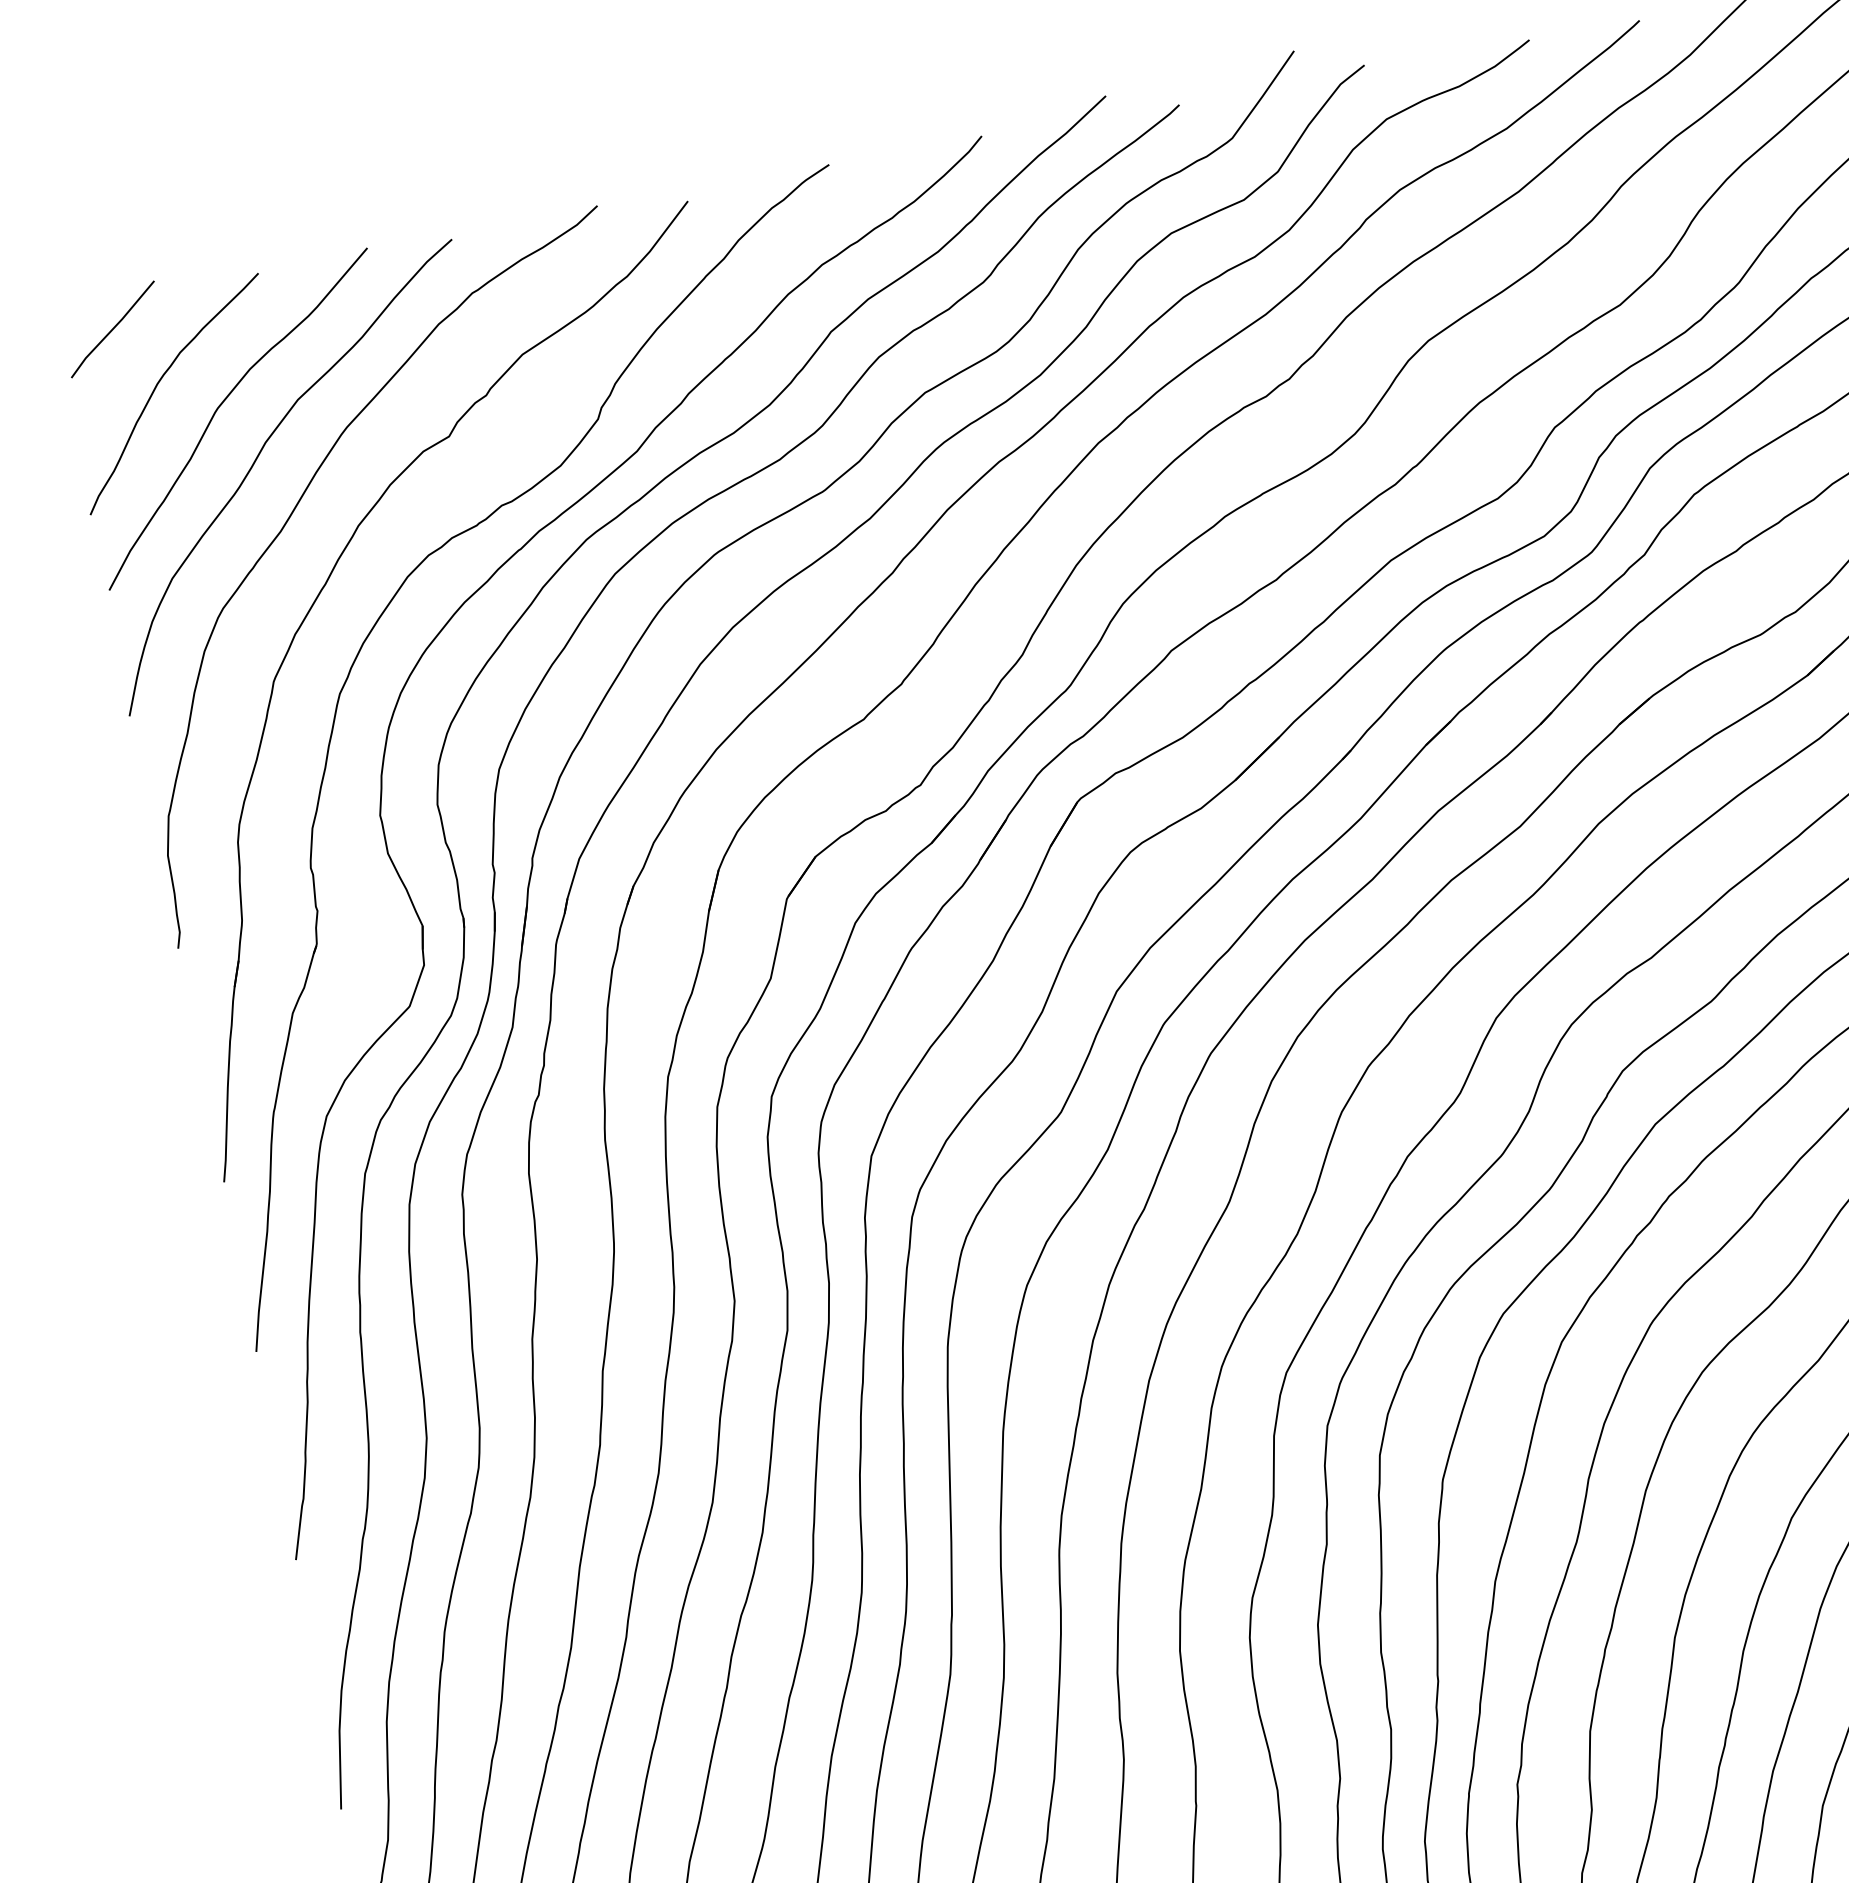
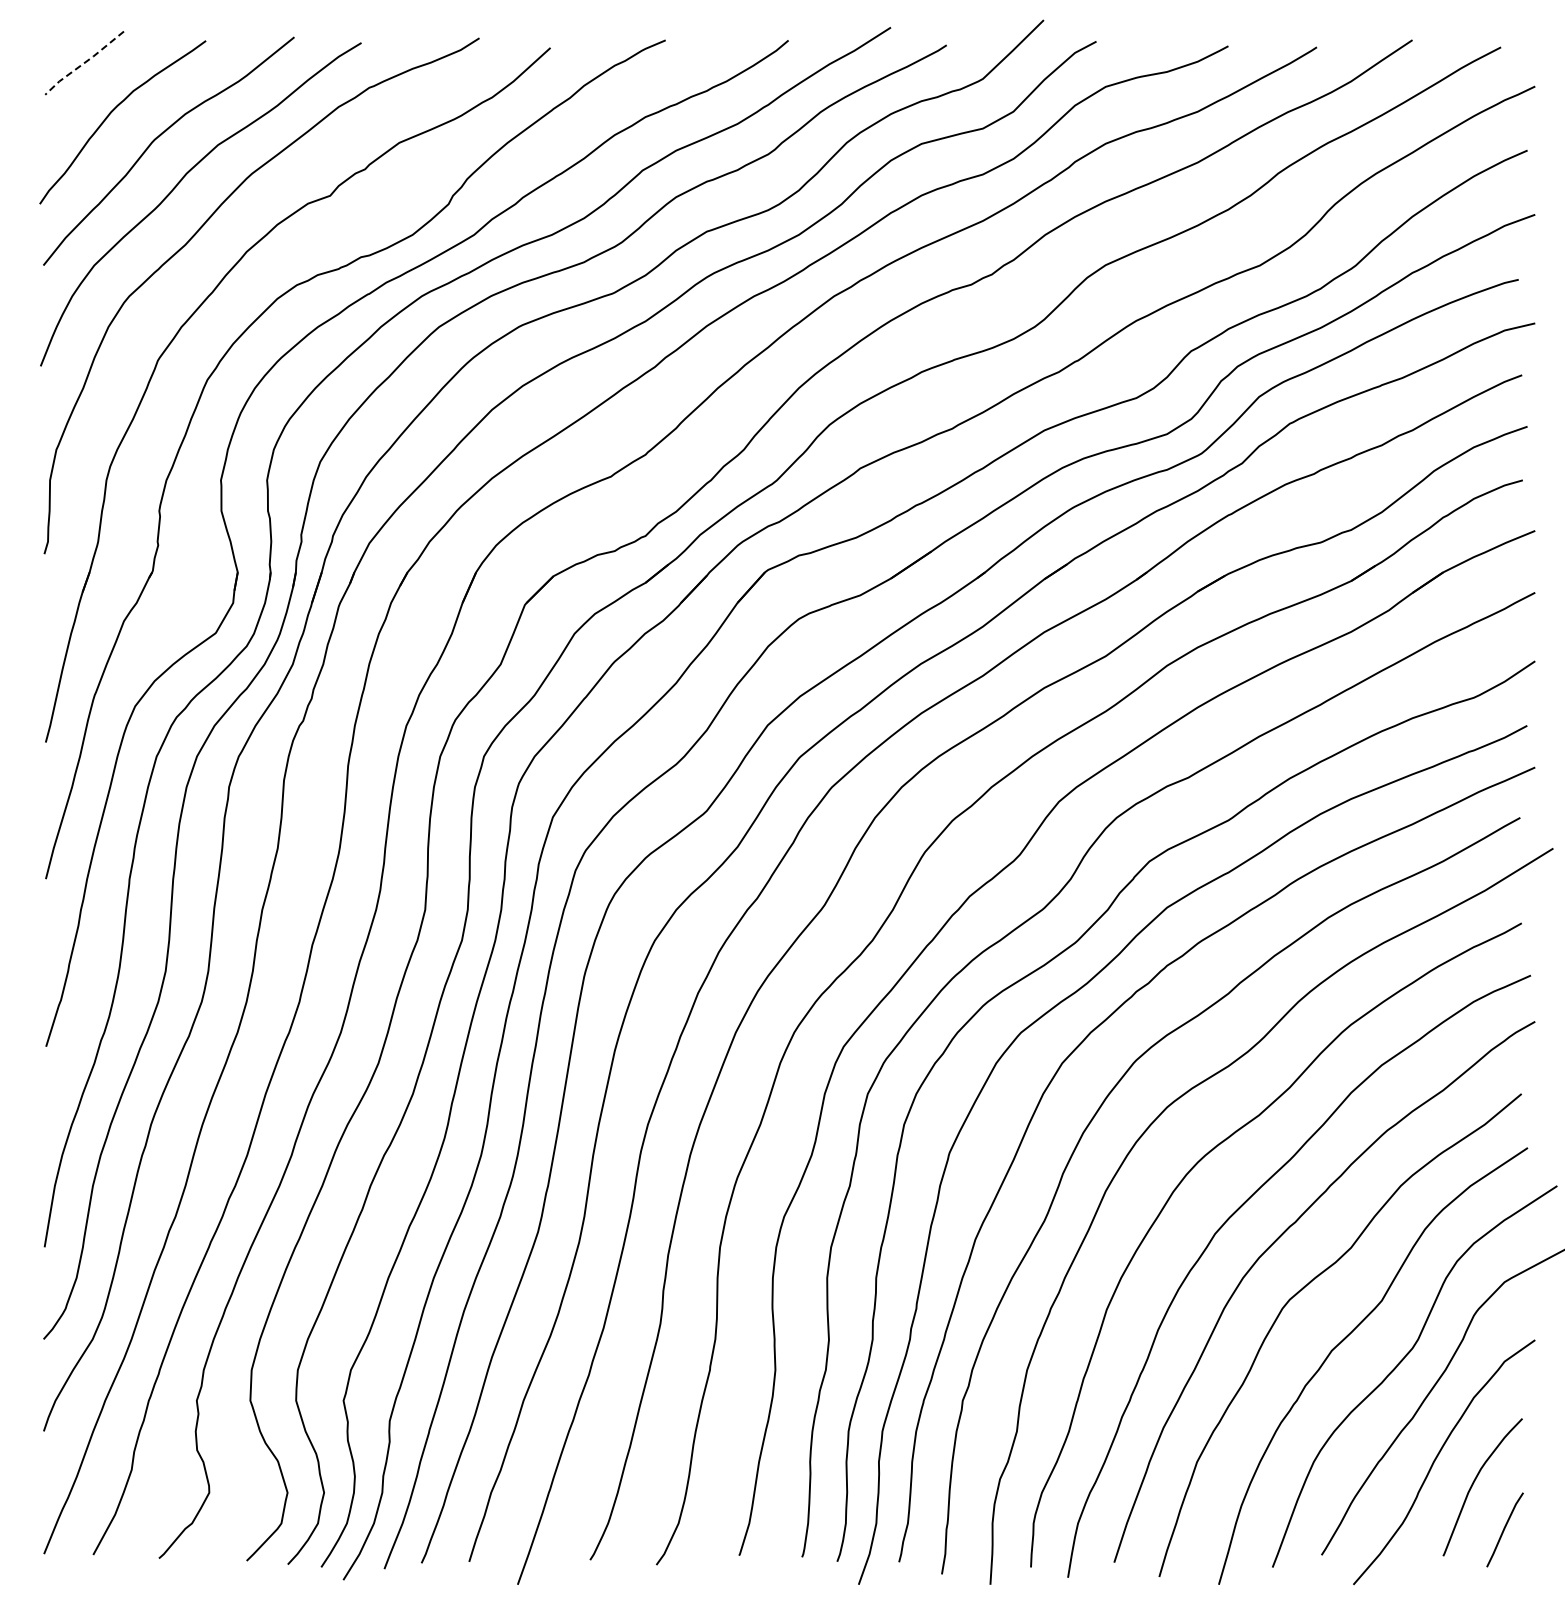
line: (111, 330) -> (83, 63), solid -> dashed

